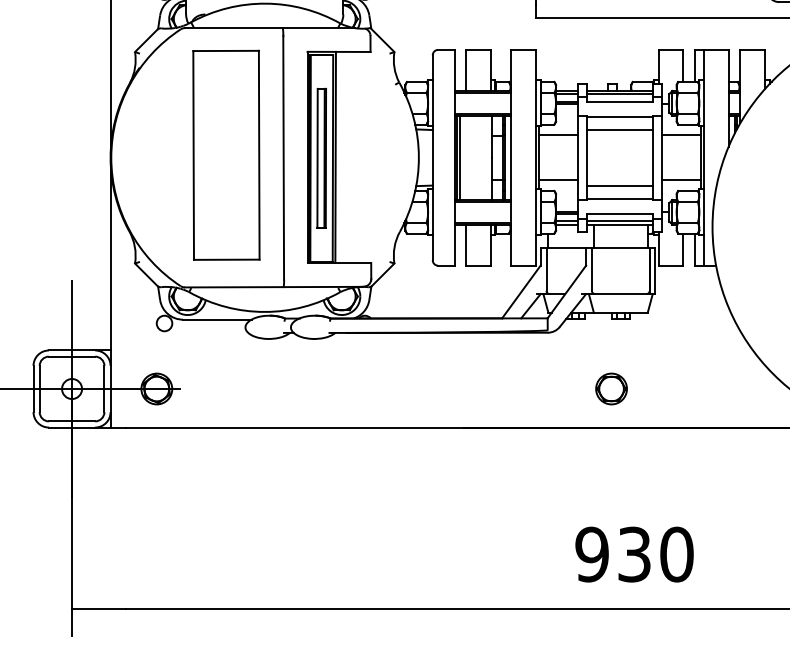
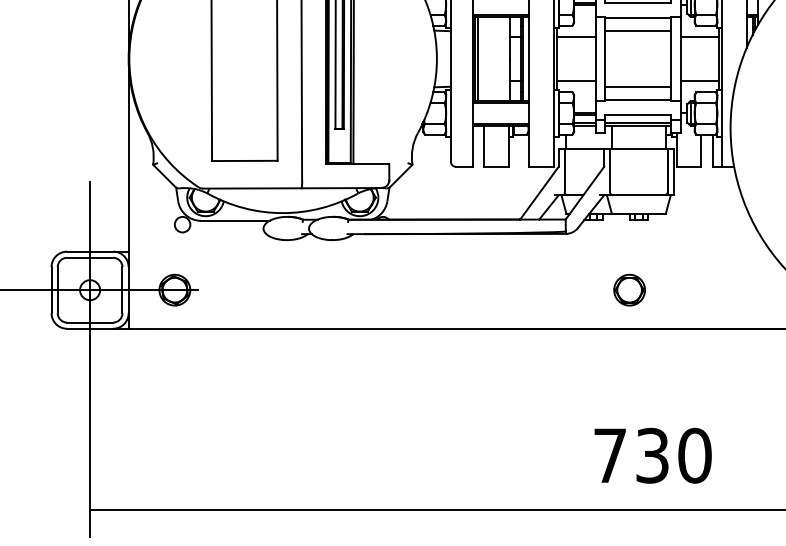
text: (591, 554) -> (609, 455), 930 -> 730

